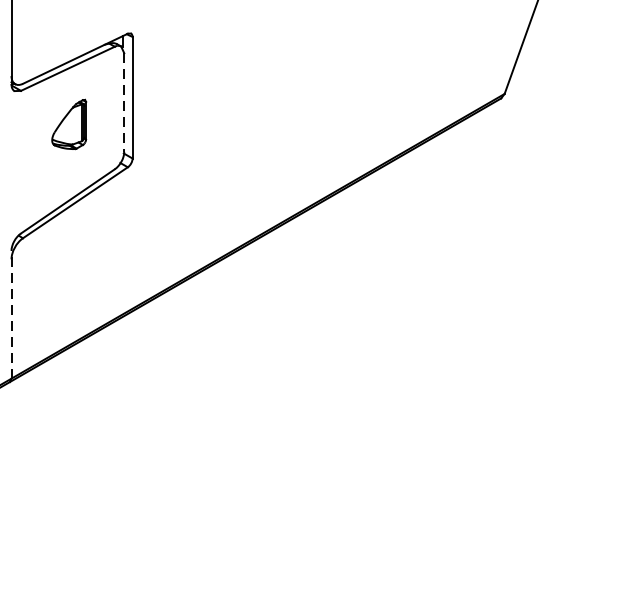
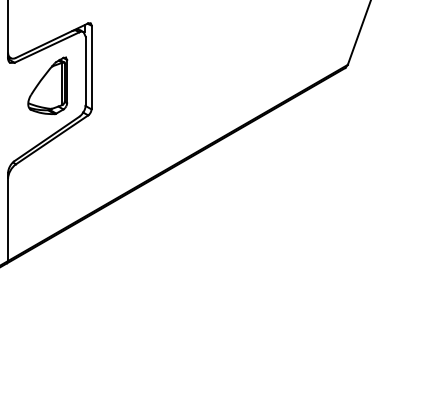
line: (123, 102) -> (85, 70), dashed -> solid
part: (68, 123) -> (47, 85), size x1.67
line: (12, 315) -> (8, 217), dashed -> solid

